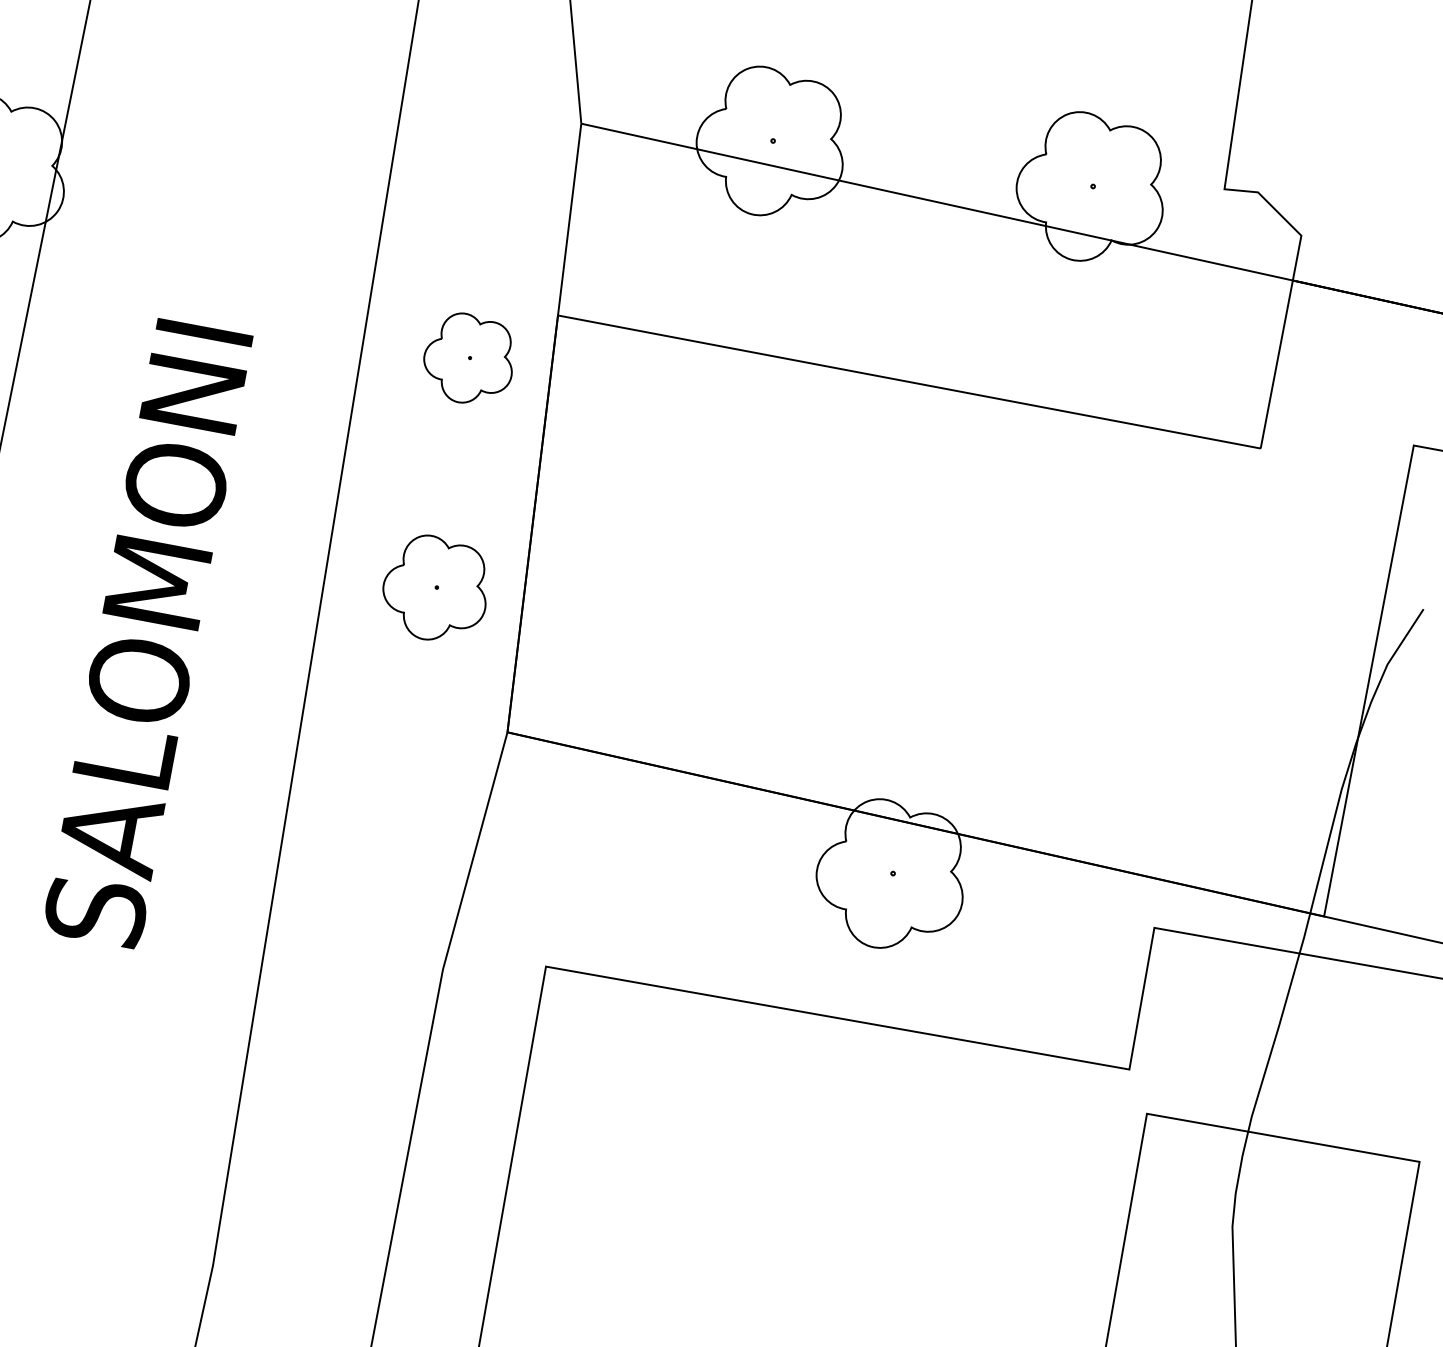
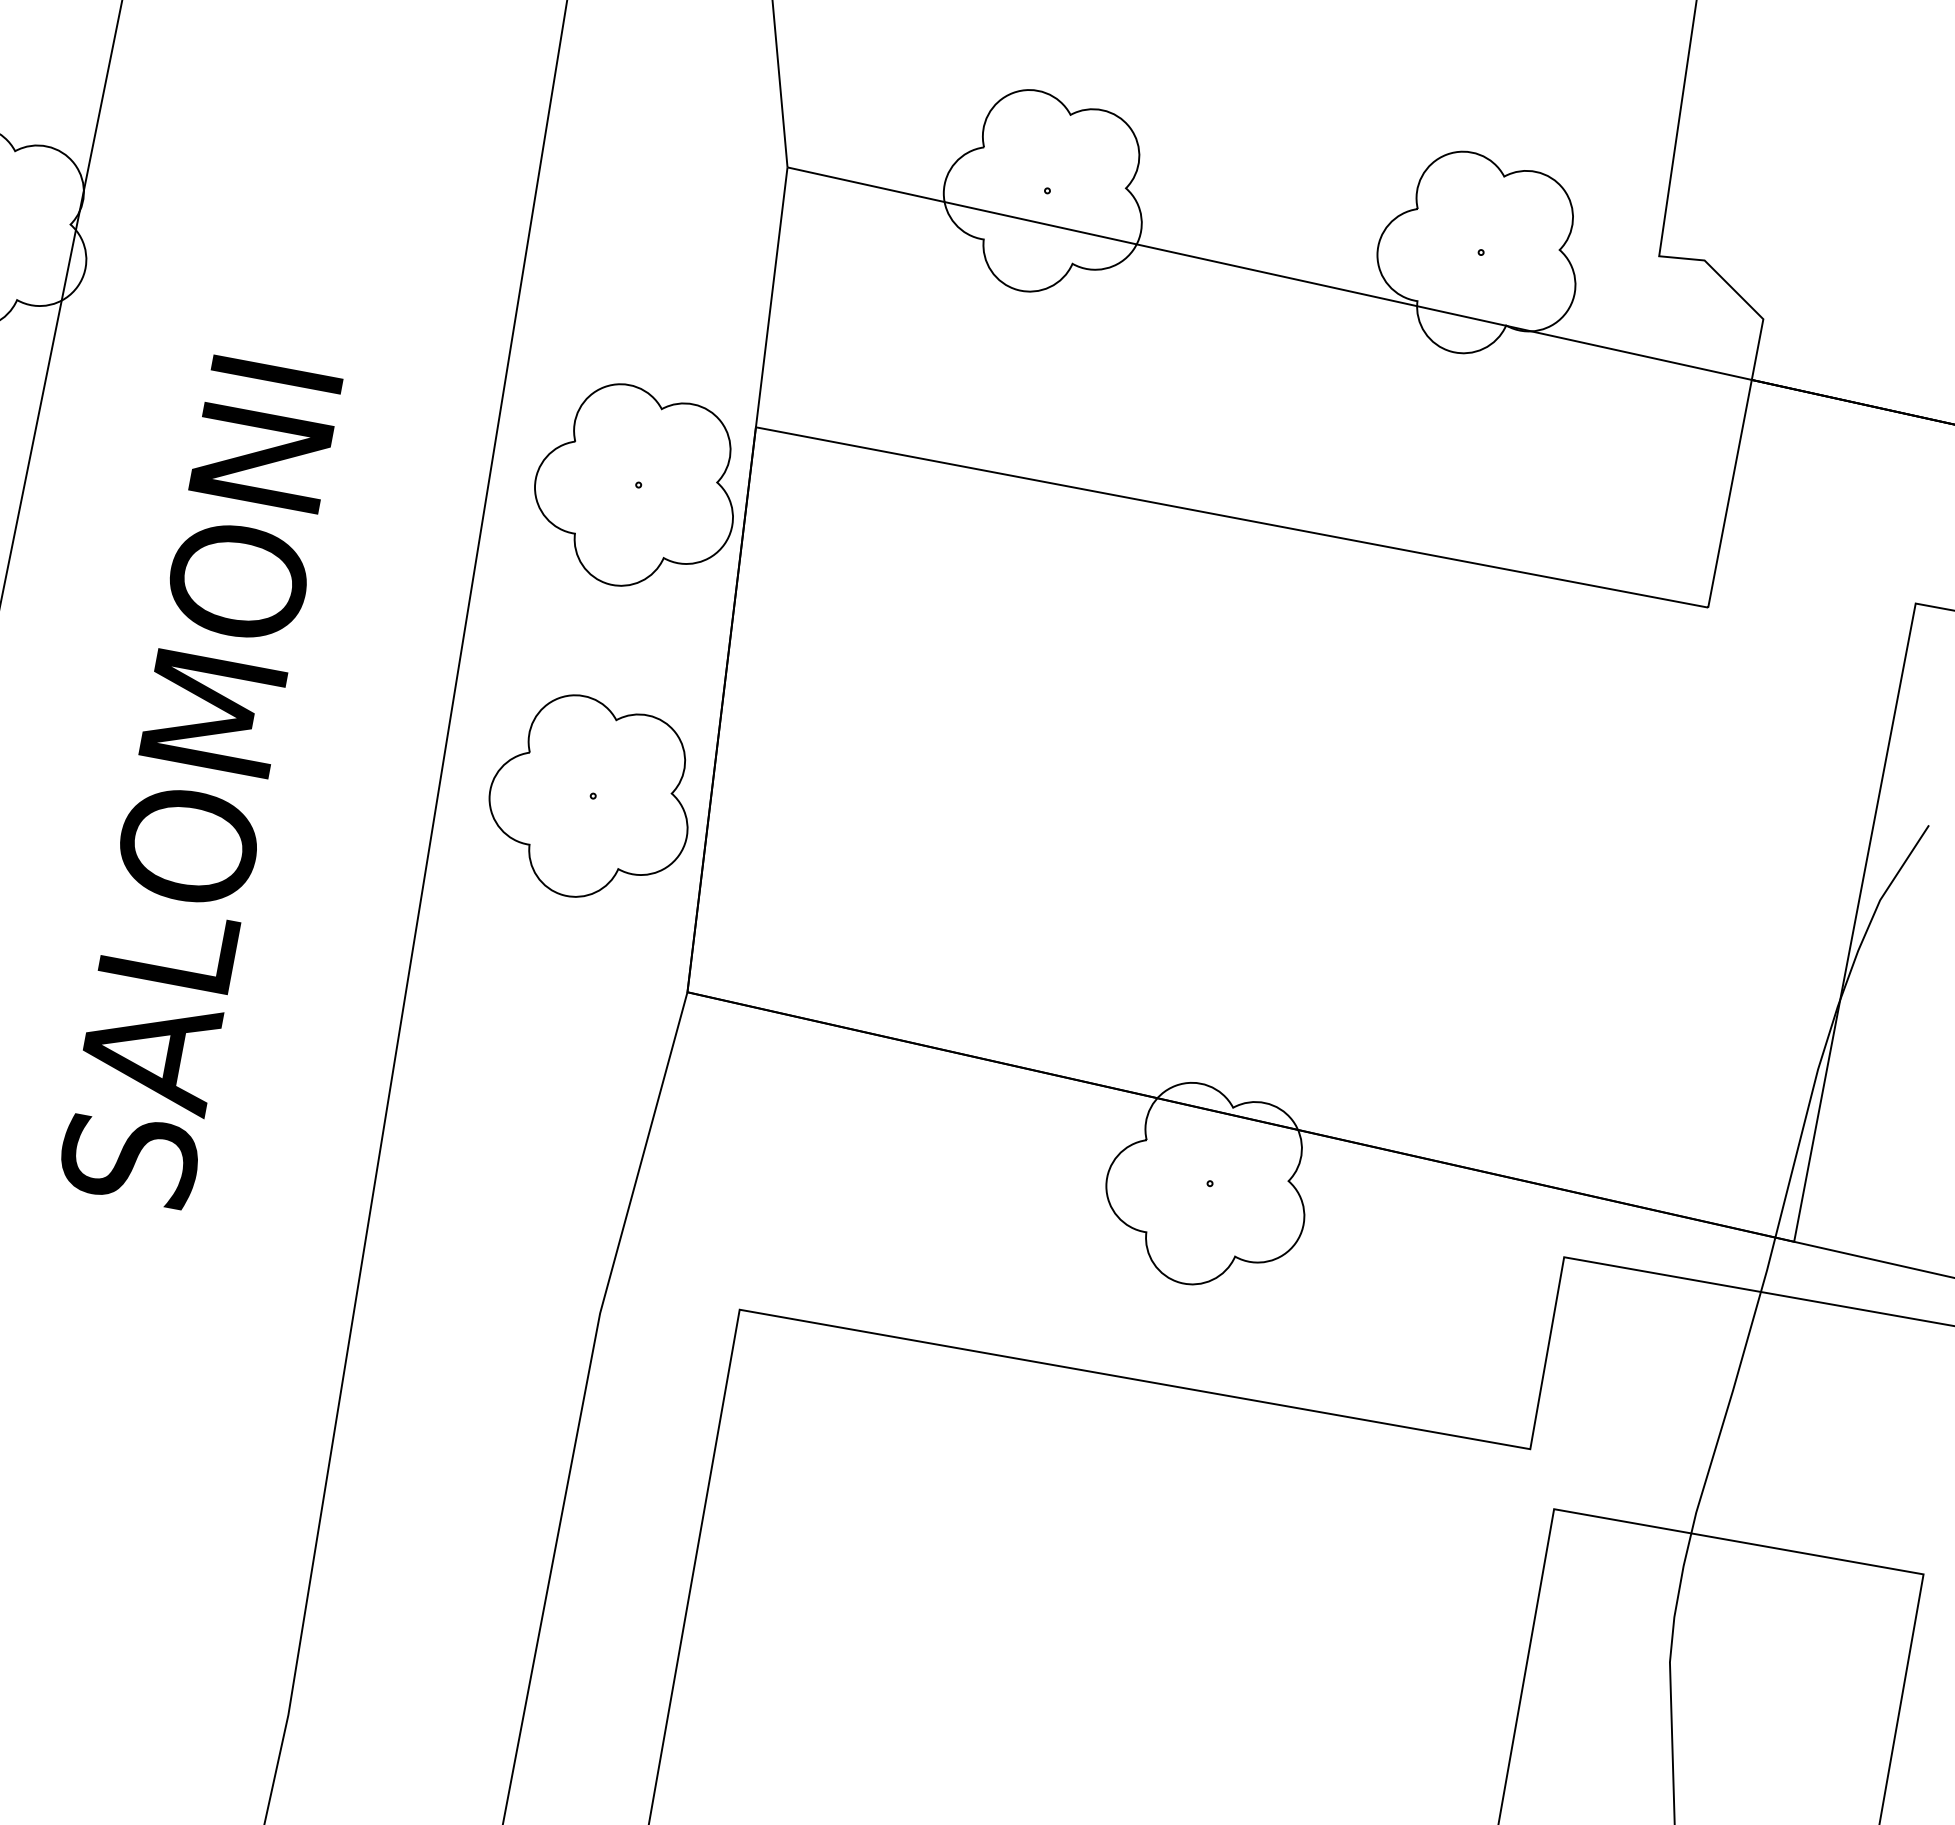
part: (467, 357) -> (633, 484), size x1.67
part: (434, 587) -> (588, 795), size x1.43
text: (149, 633) -> (202, 782), moved

